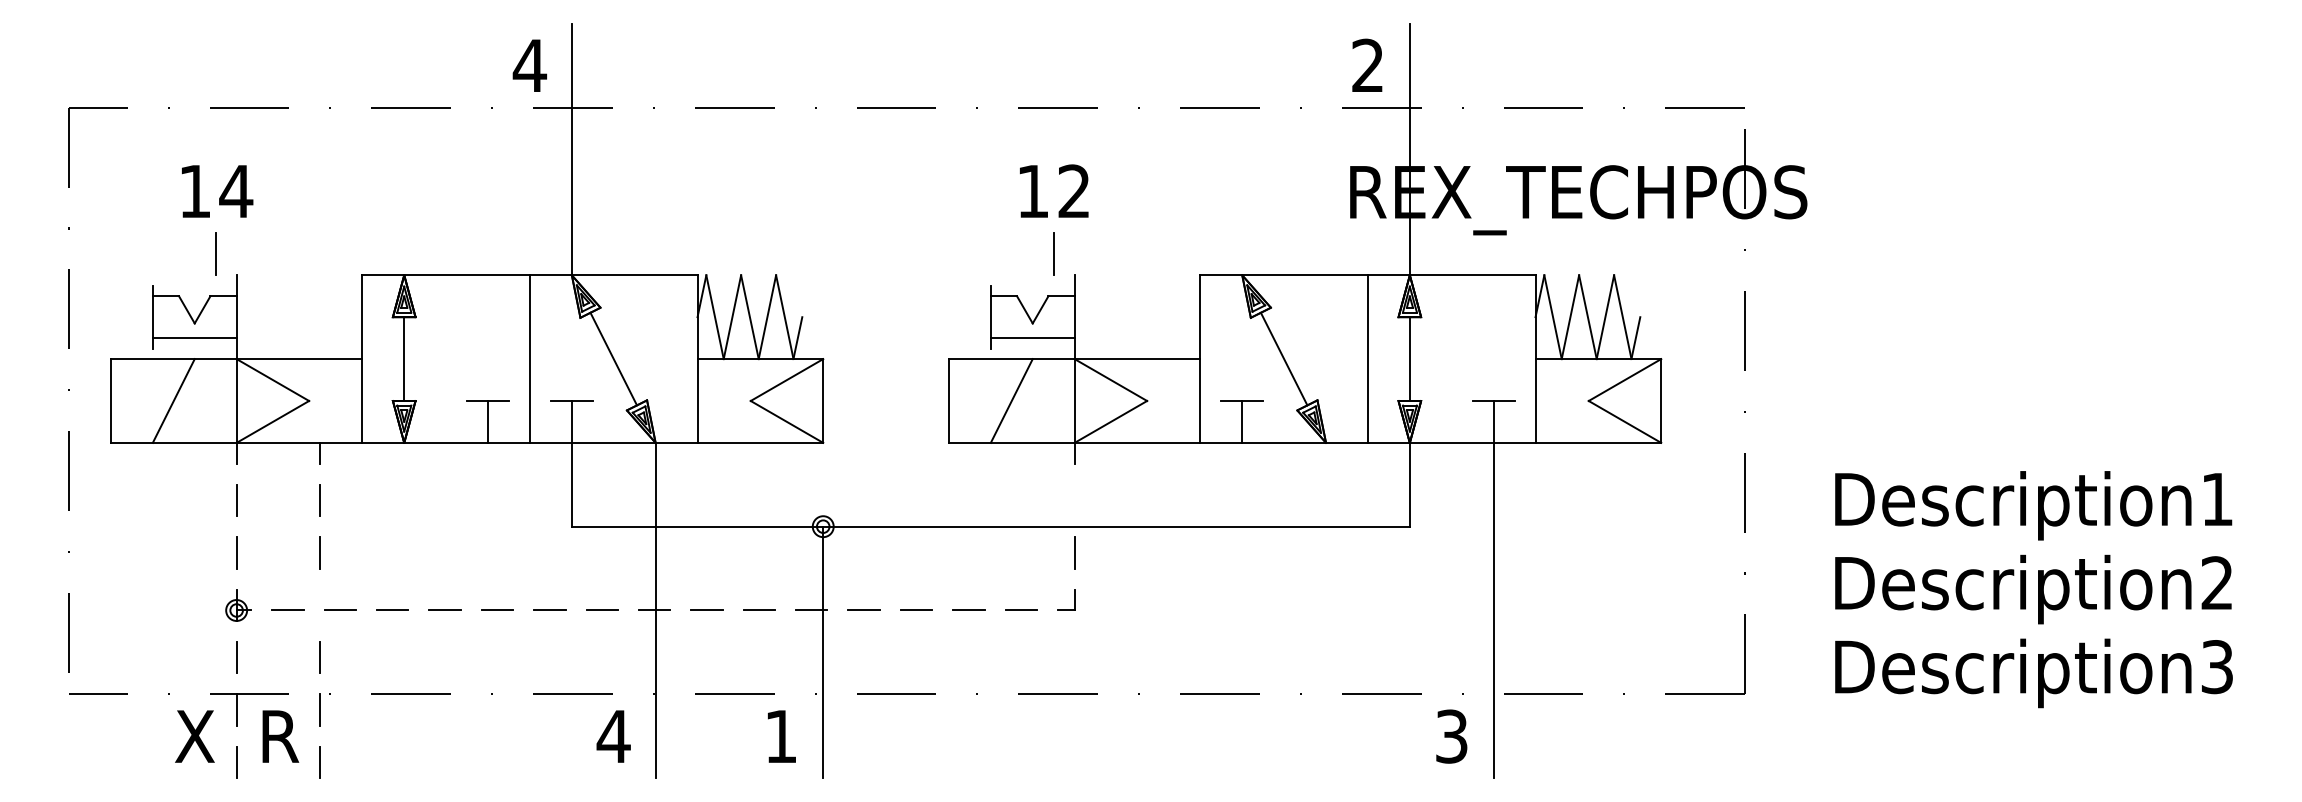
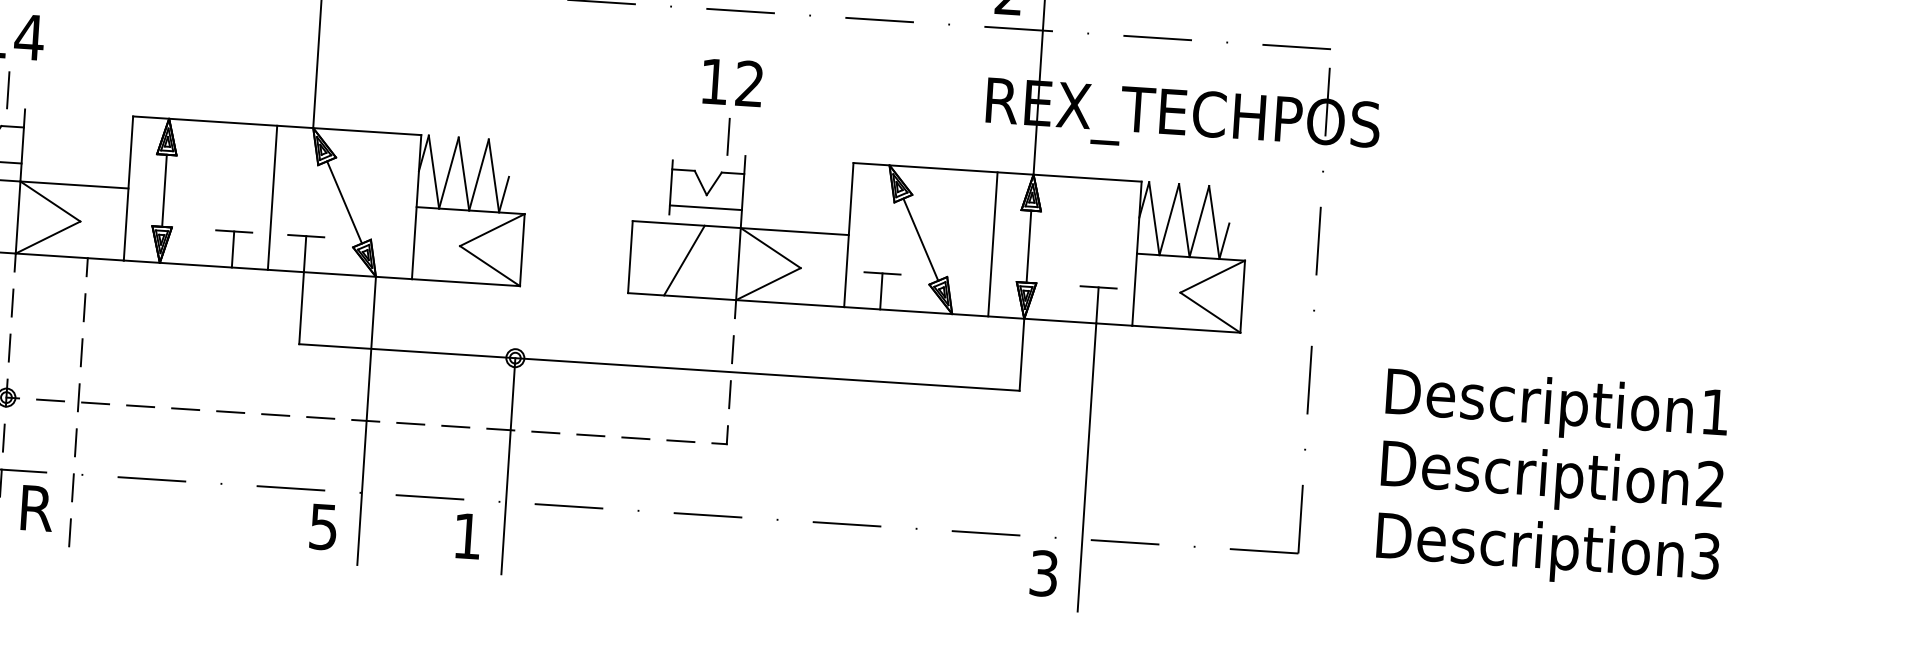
line: (1074, 500) -> (732, 349), added
line: (320, 604) -> (78, 397), added
text: (613, 736) -> (323, 526), 4 -> 5

